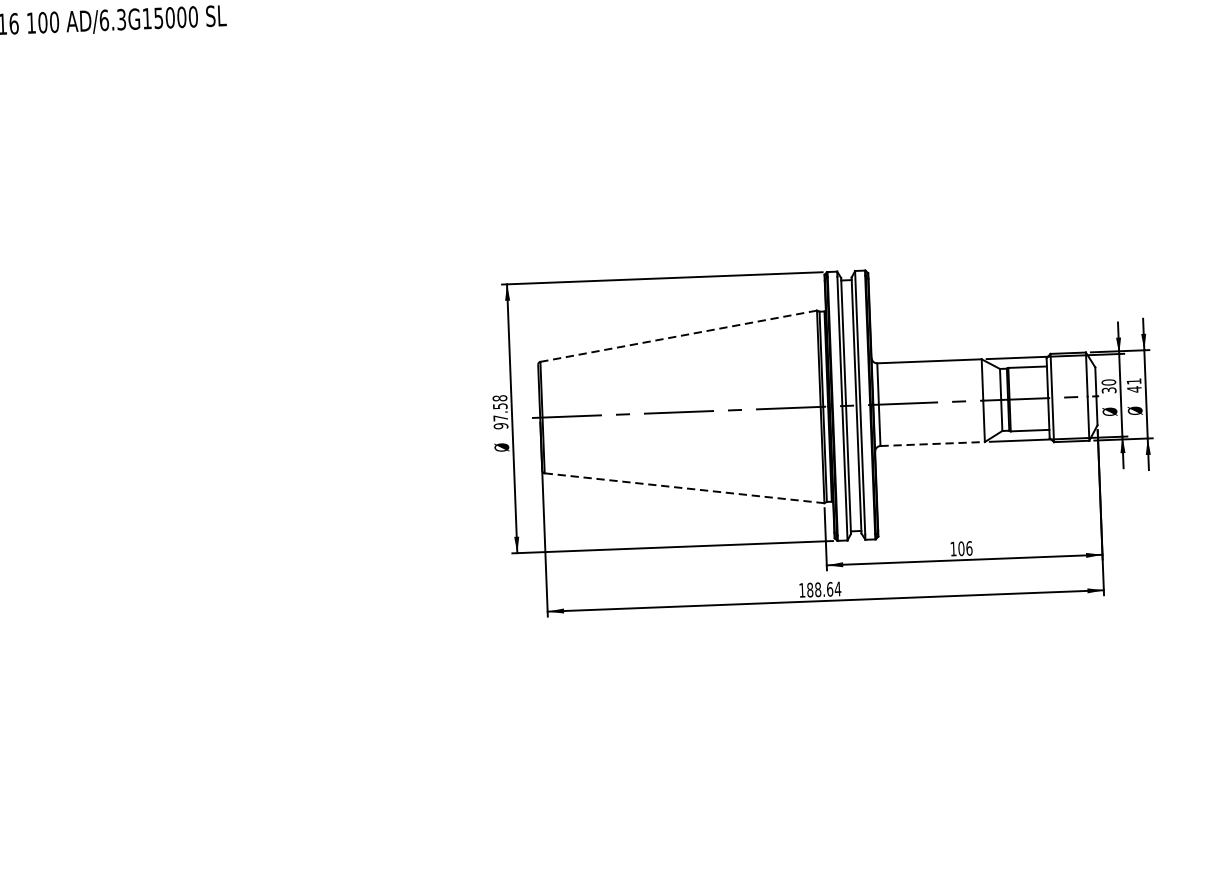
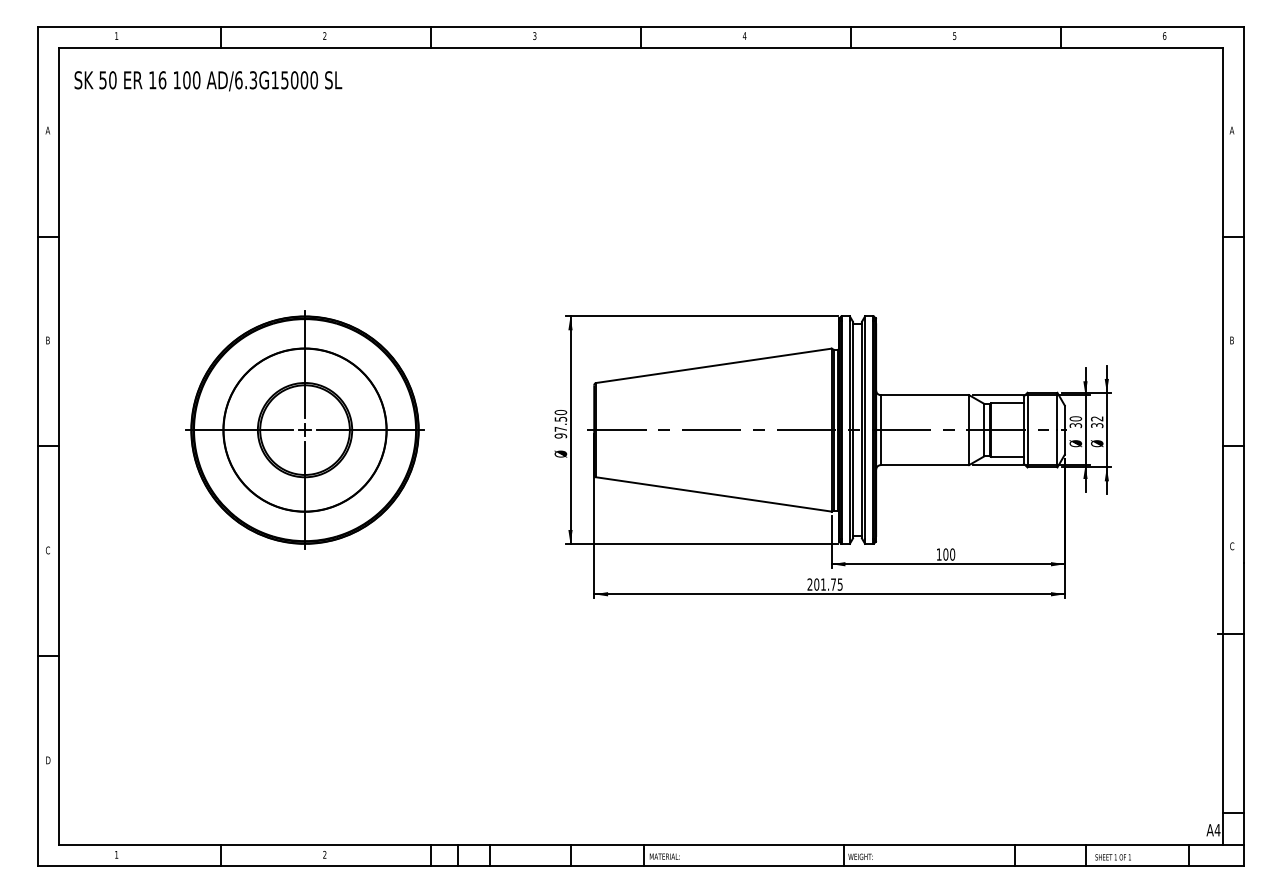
line: (678, 335) -> (713, 365), dashed -> solid
text: (1134, 385) -> (1097, 422), 41 -> 32
text: (499, 398) -> (560, 412), 97.58 -> 97.50
part: (197, 430) -> (304, 429), added
line: (933, 444) -> (925, 465), dashed -> solid
line: (684, 488) -> (713, 494), dashed -> solid
text: (969, 548) -> (952, 554), 106 -> 100
text: (819, 589) -> (824, 584), 188.64 -> 201.75

